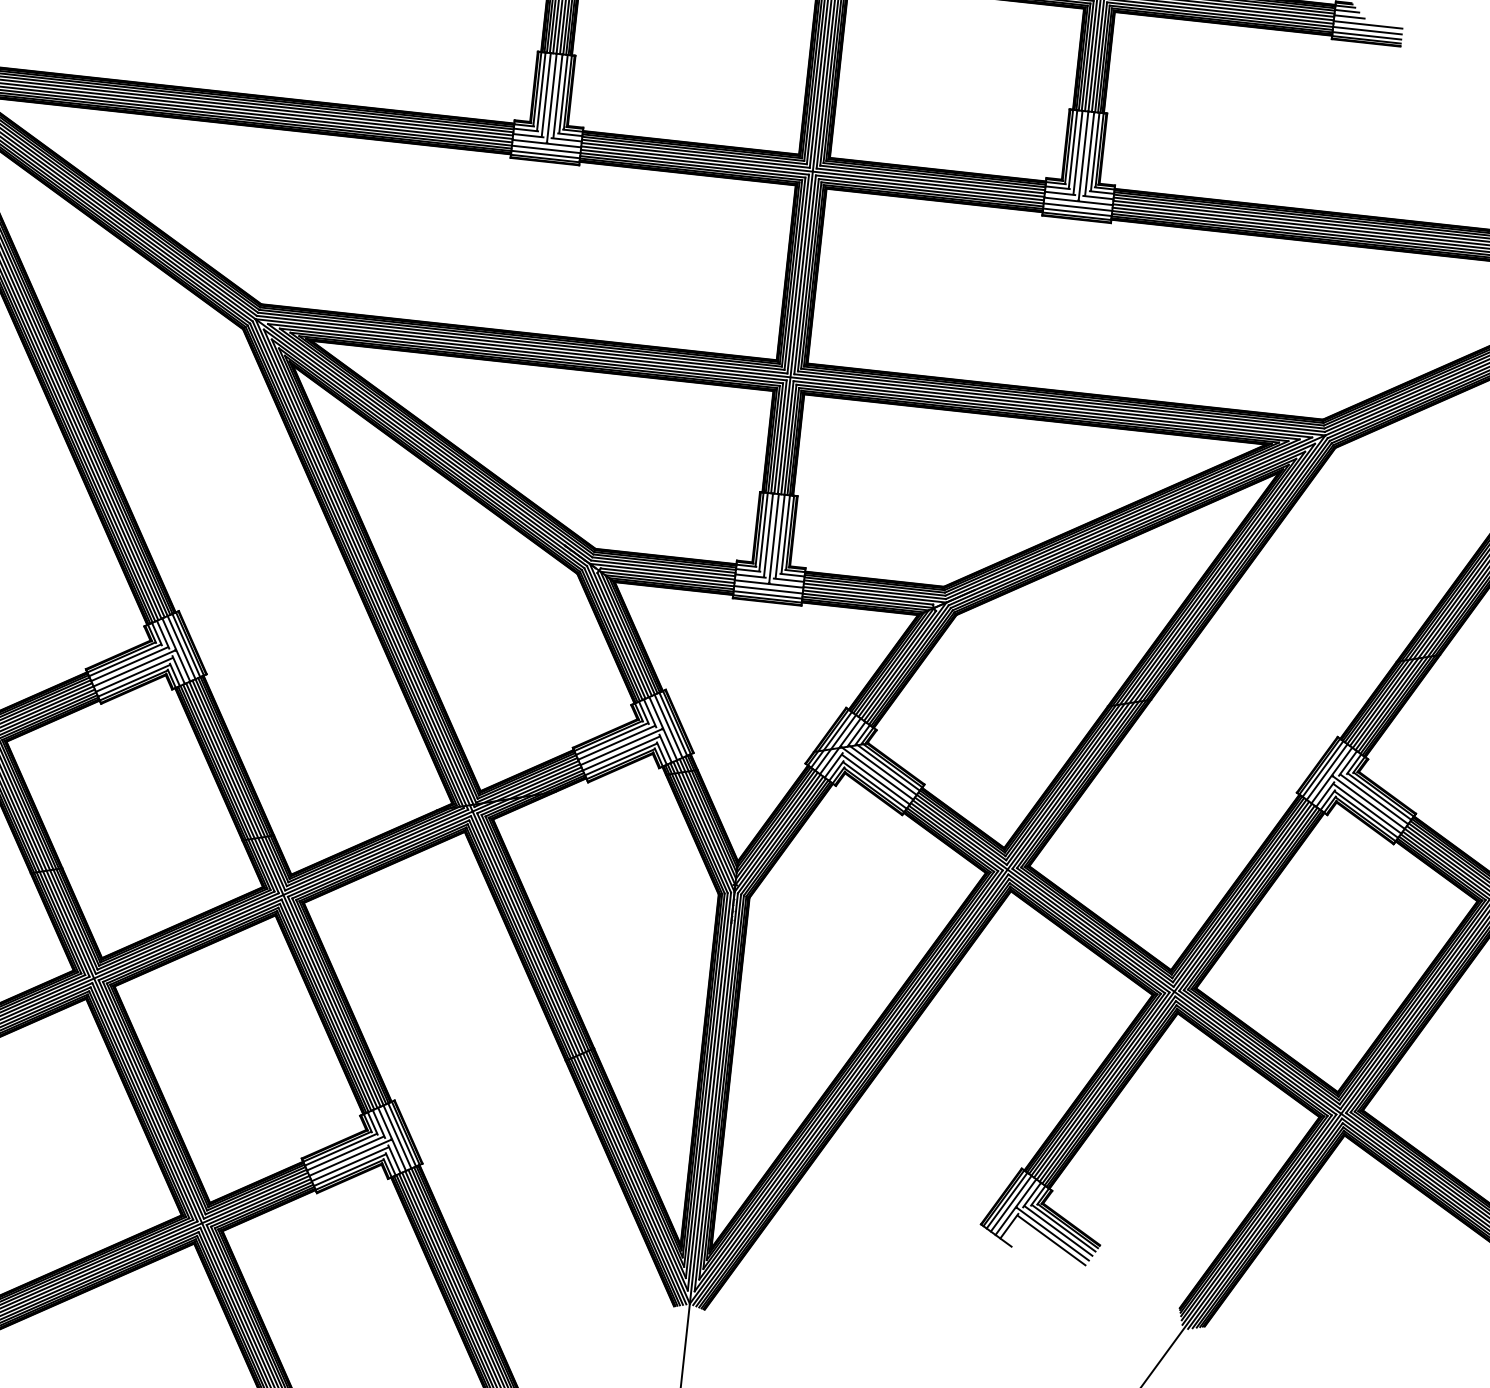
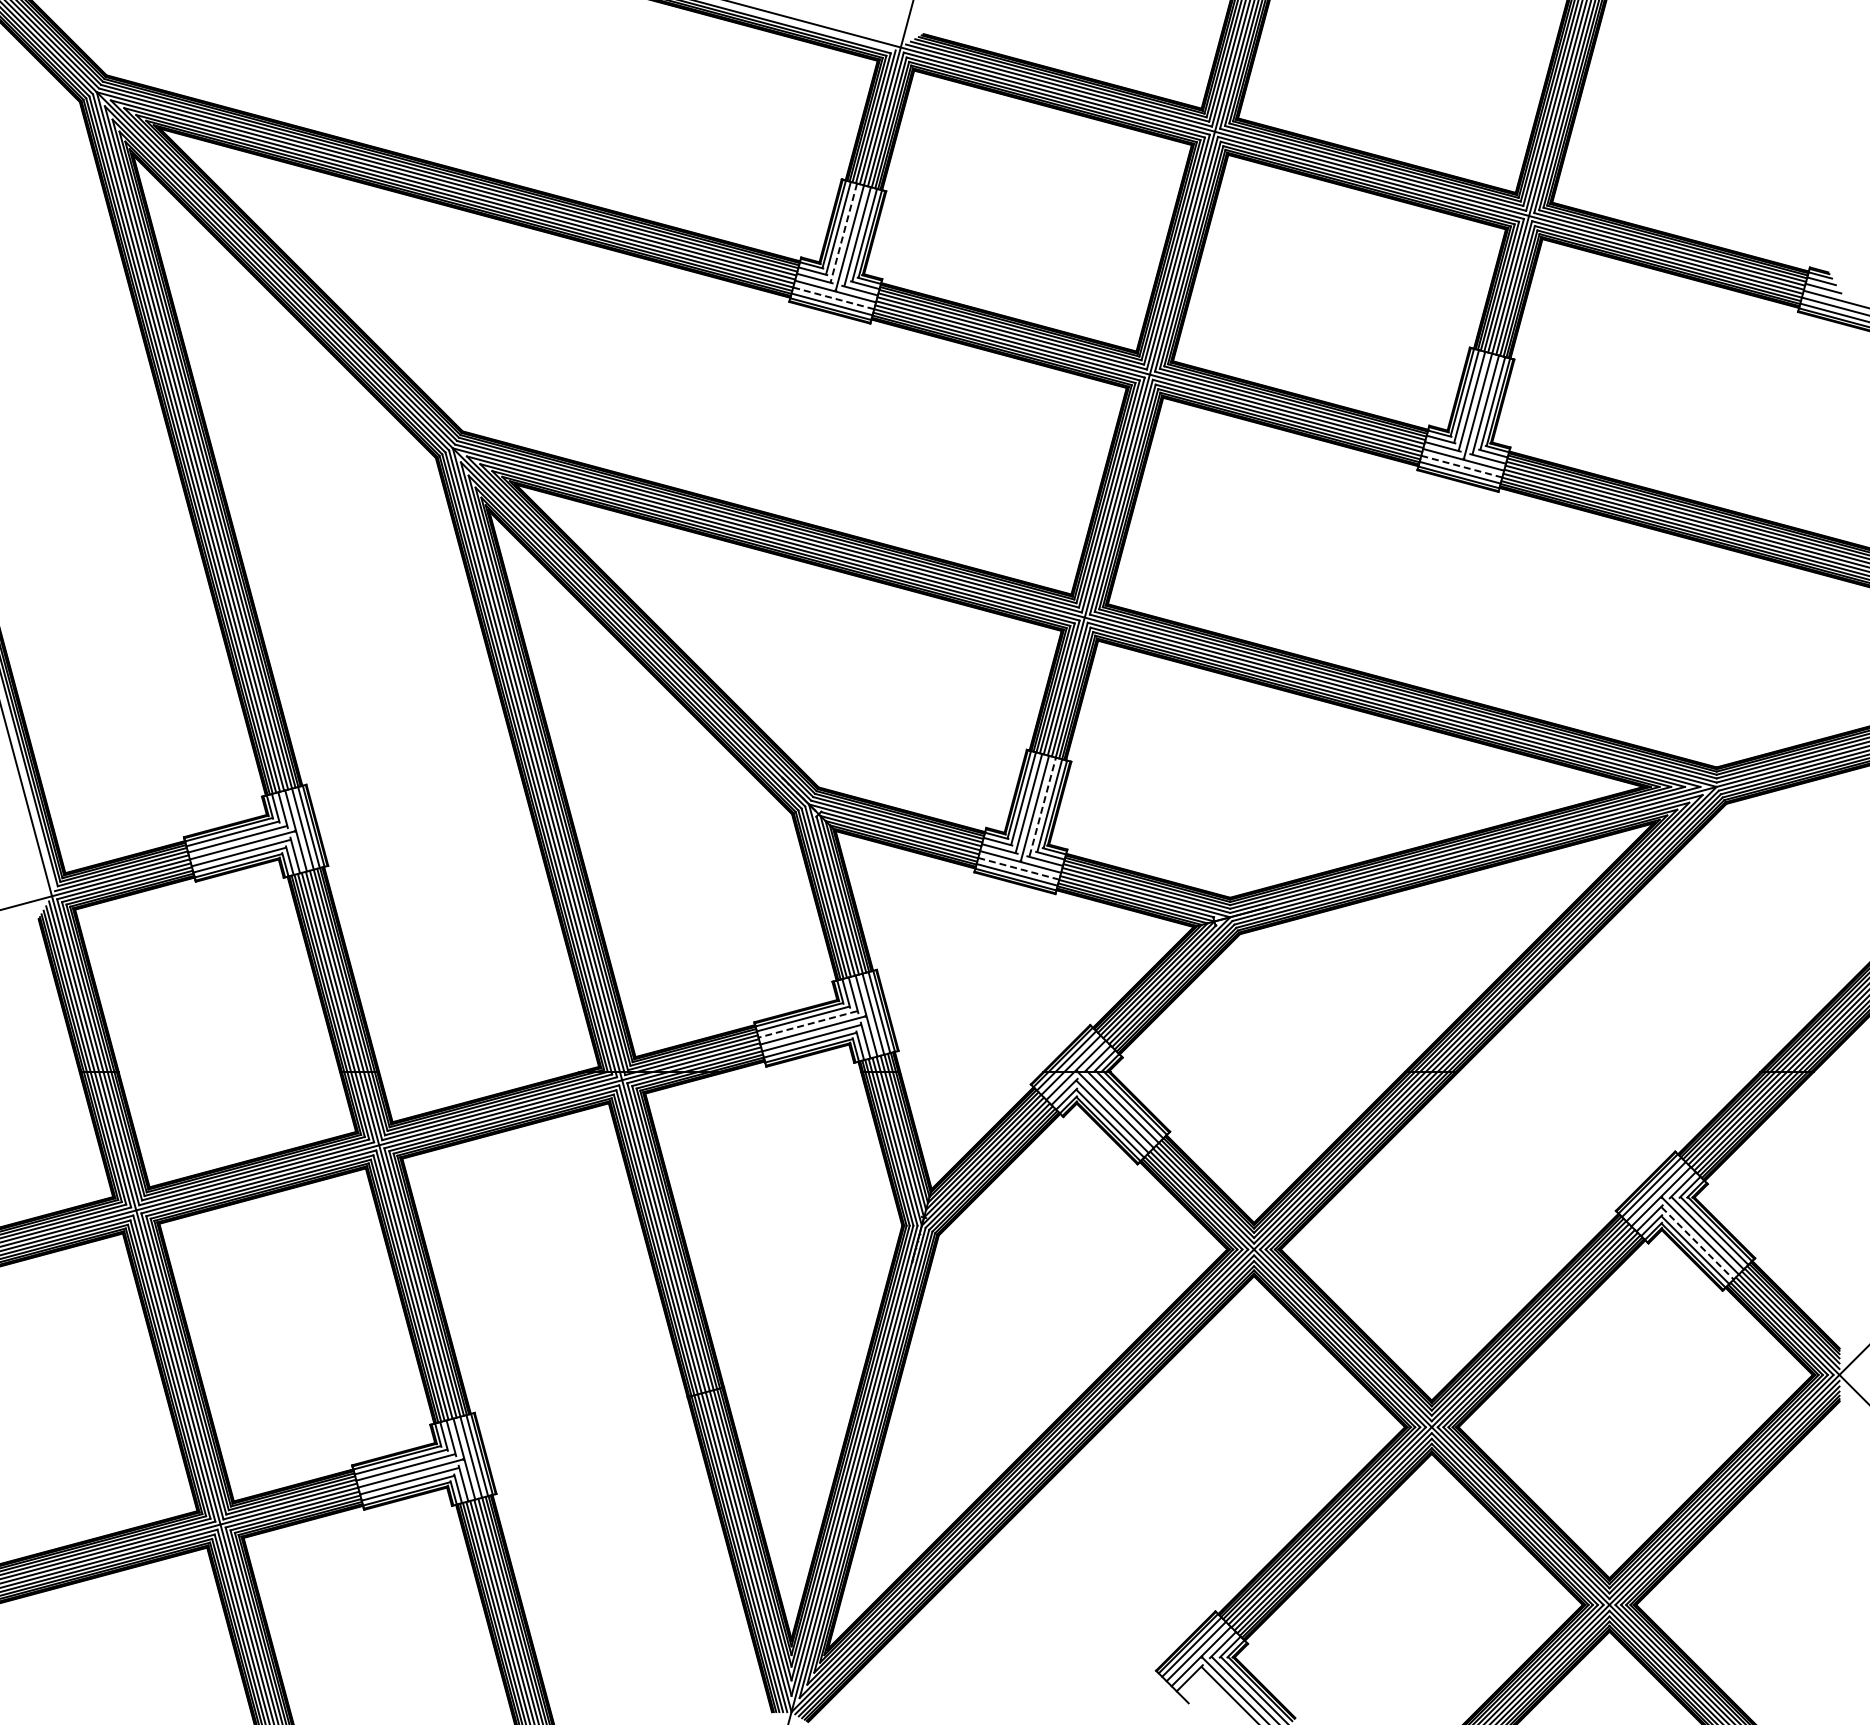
line: (546, 95) -> (843, 233), solid -> dashed
line: (546, 149) -> (833, 298), solid -> dashed
line: (1077, 207) -> (1461, 466), solid -> dashed
line: (779, 536) -> (1042, 806), solid -> dashed
line: (768, 589) -> (1018, 868), solid -> dashed
line: (616, 742) -> (807, 1024), solid -> dashed
line: (1368, 808) -> (1698, 1243), solid -> dashed

